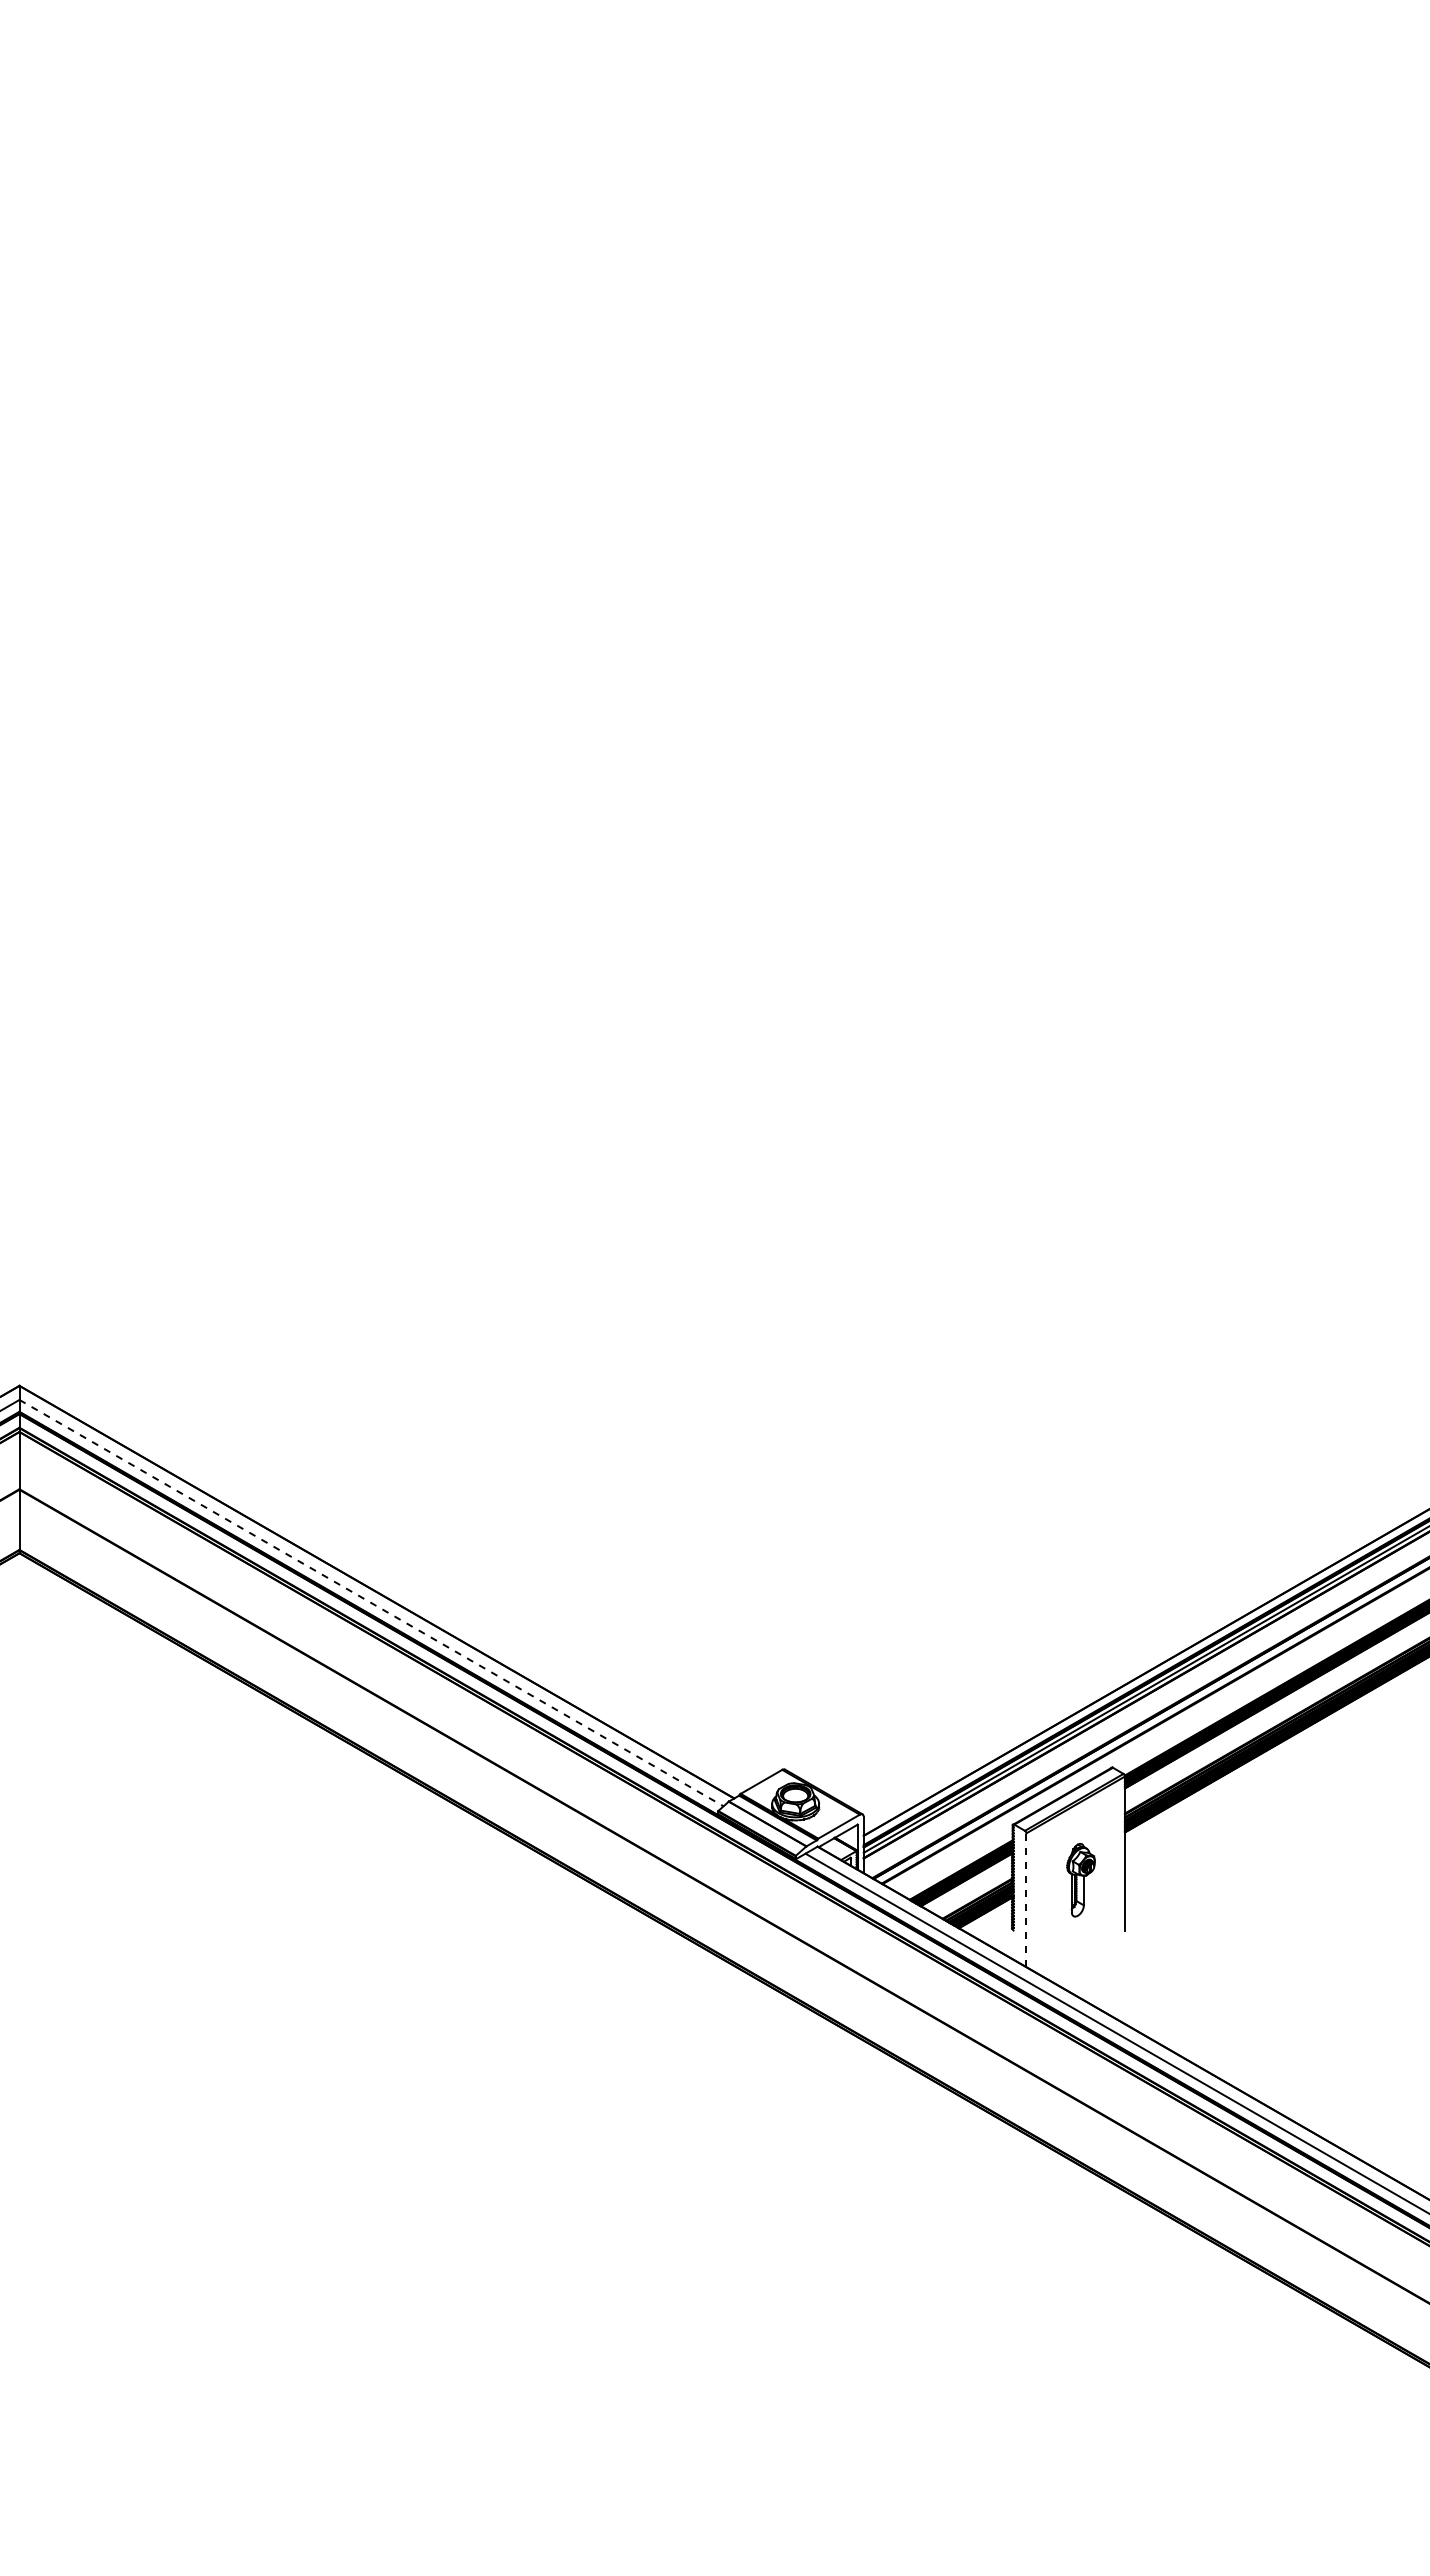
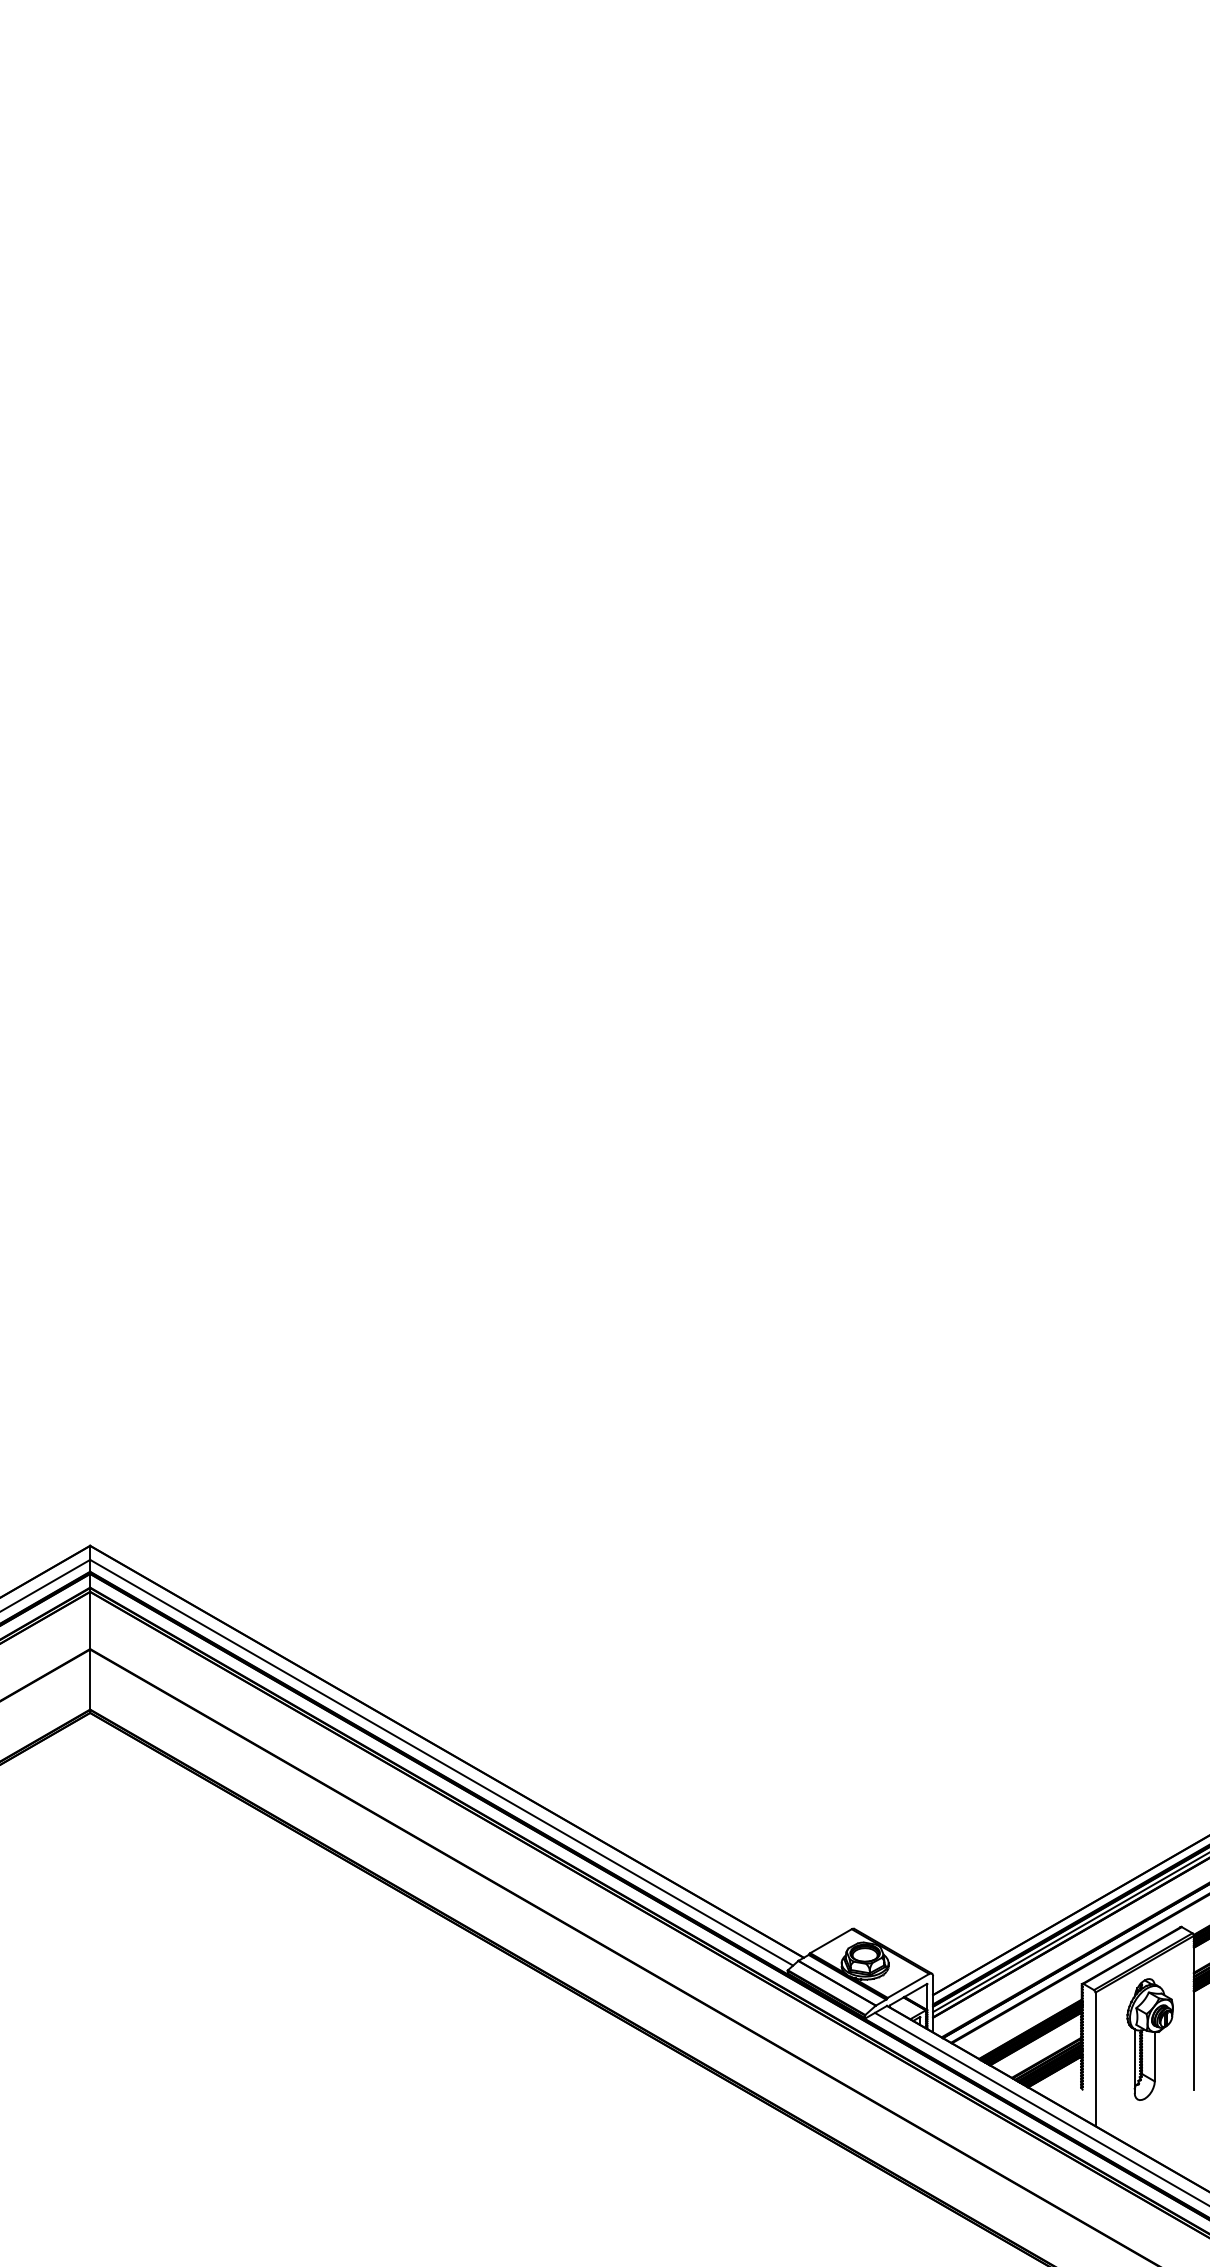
line: (371, 1603) -> (441, 1763), dashed -> solid
part: (1080, 1879) -> (1149, 2038), size x1.67
line: (1026, 1900) -> (1095, 2059), dashed -> solid

